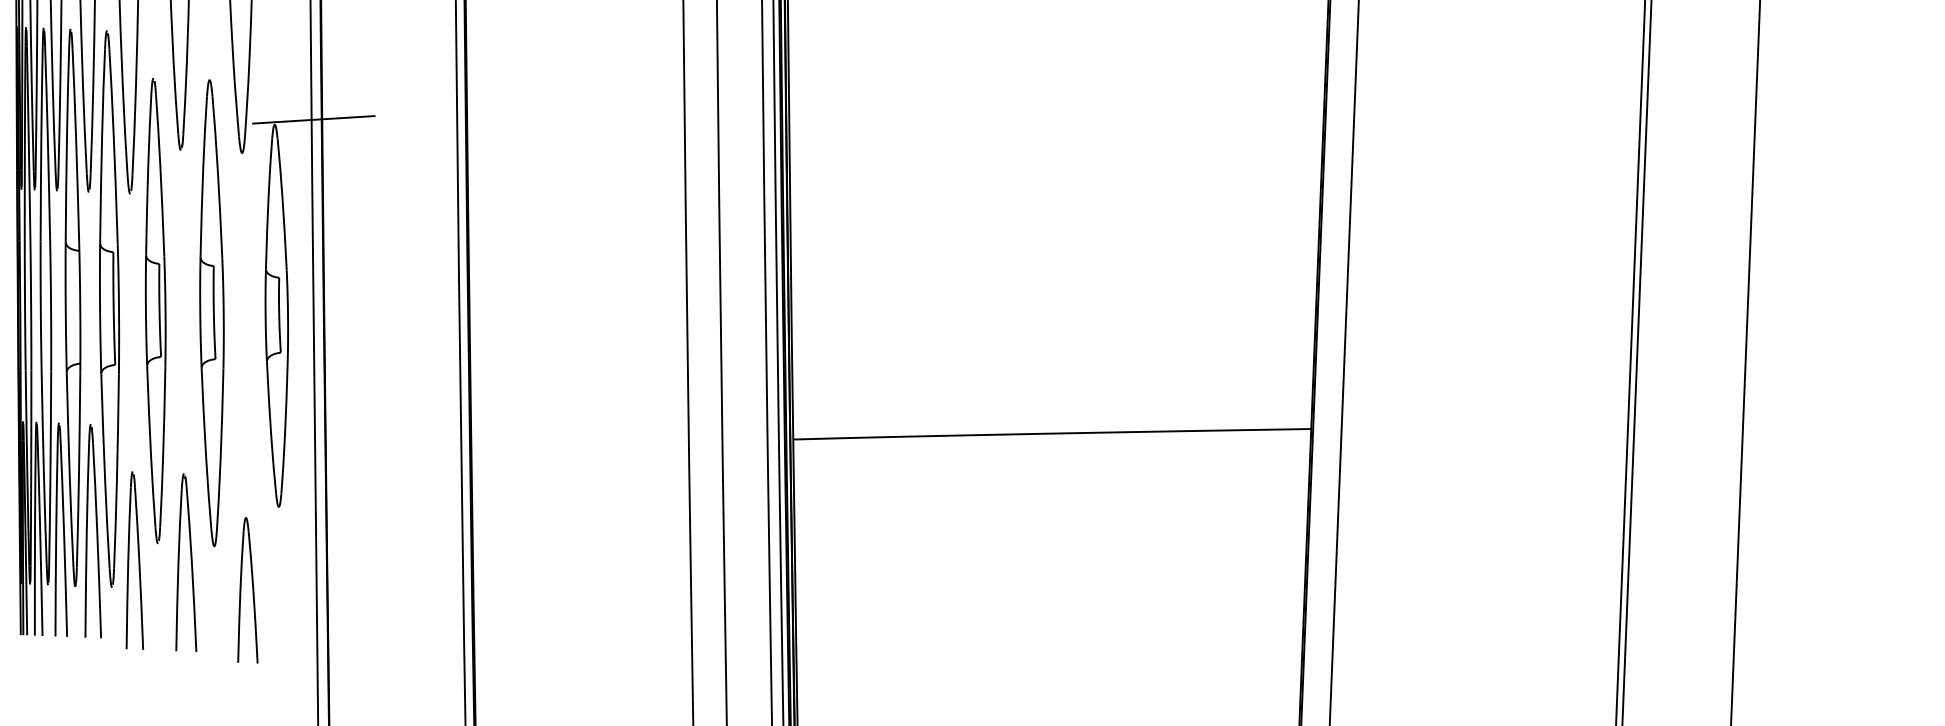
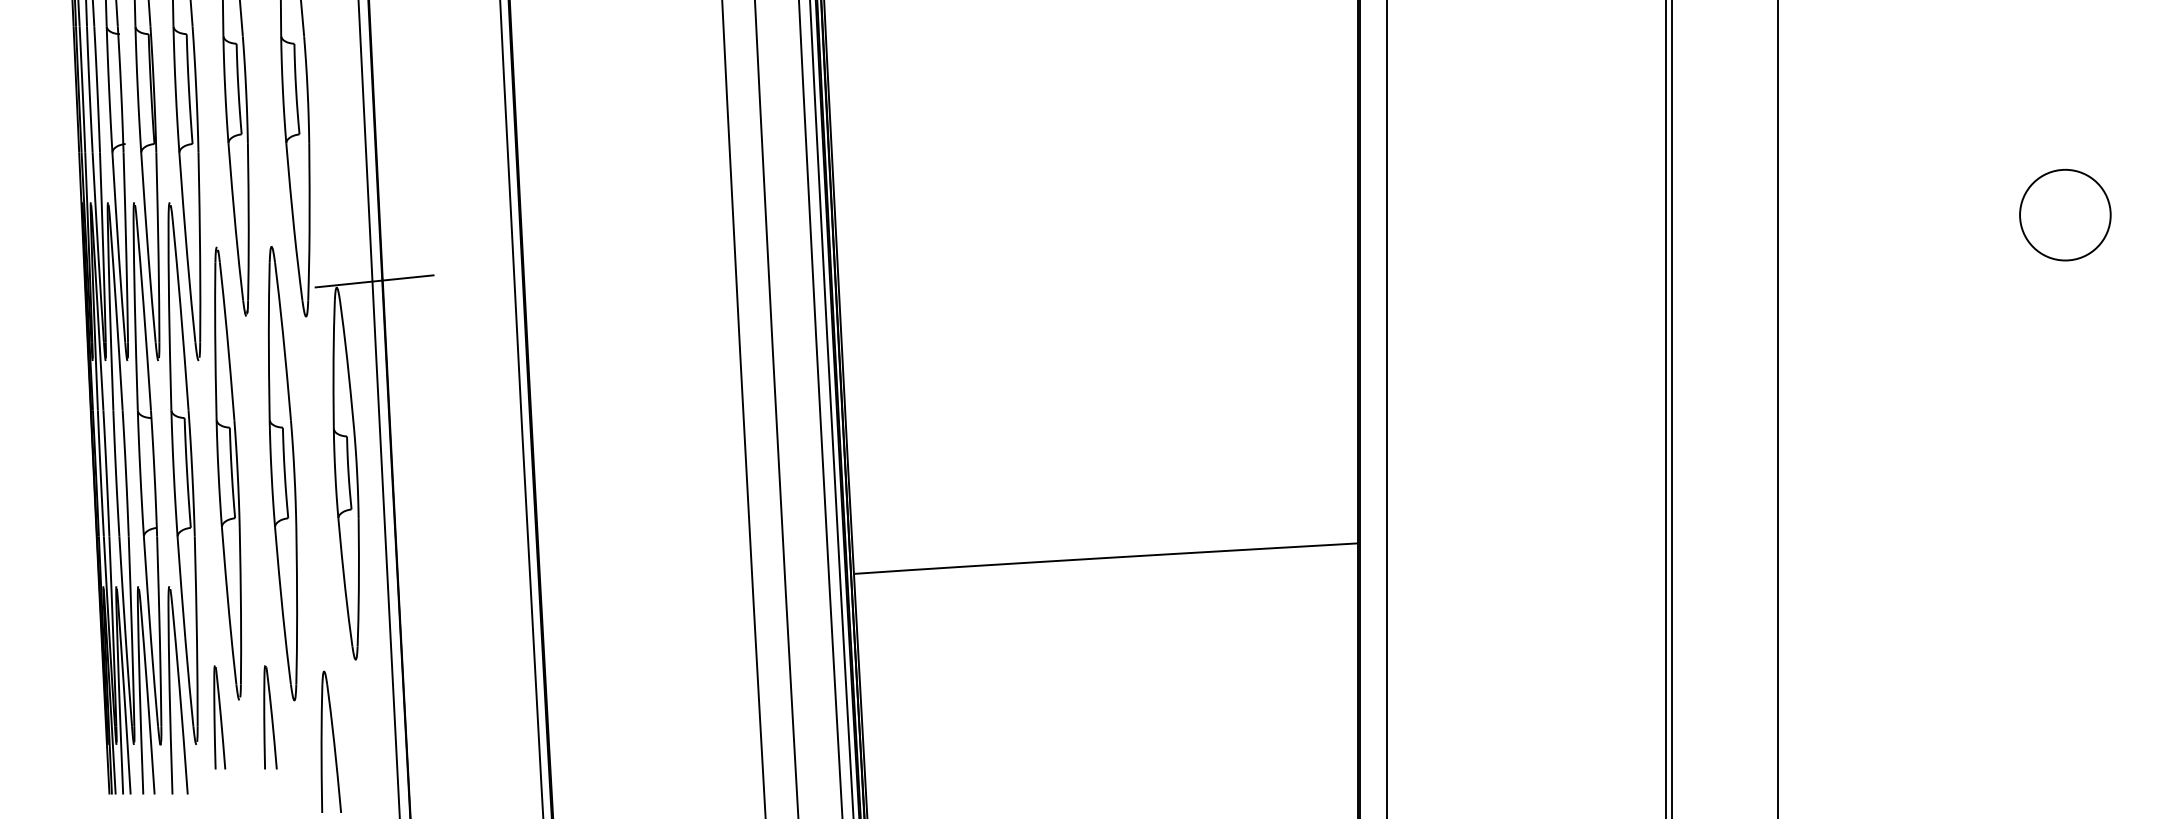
part: (136, 560) -> (219, 717), size x0.6
part: (189, 562) -> (270, 717), size x0.6

